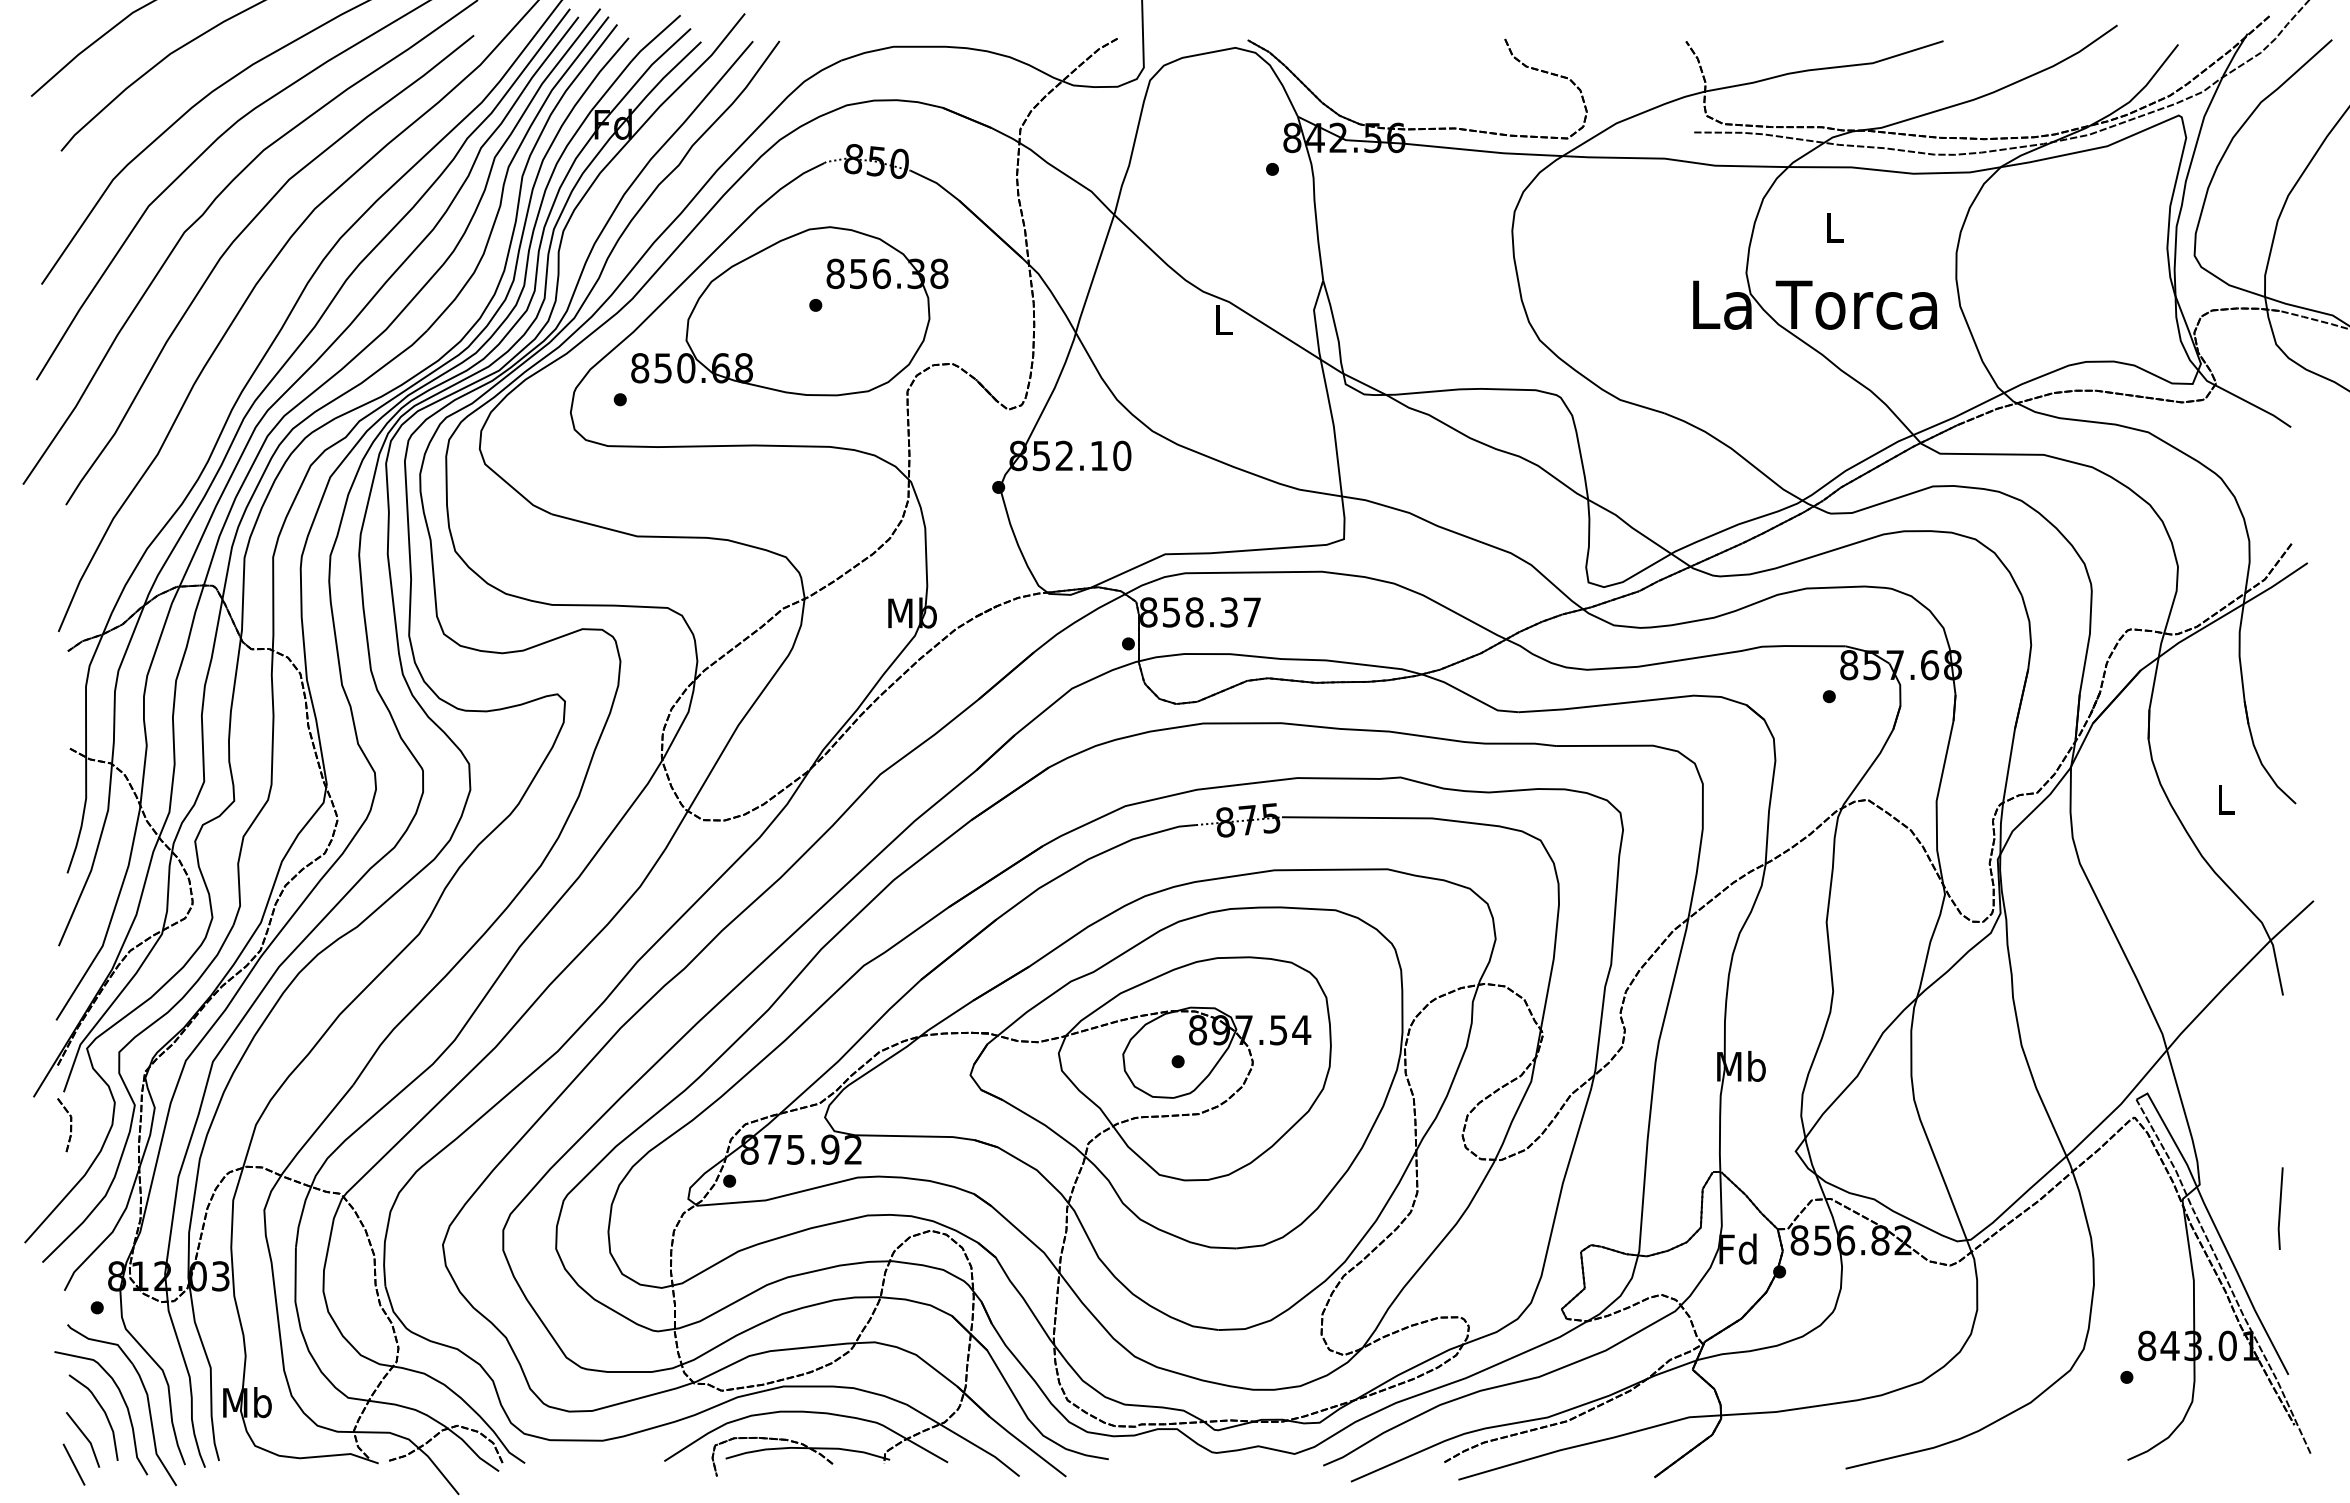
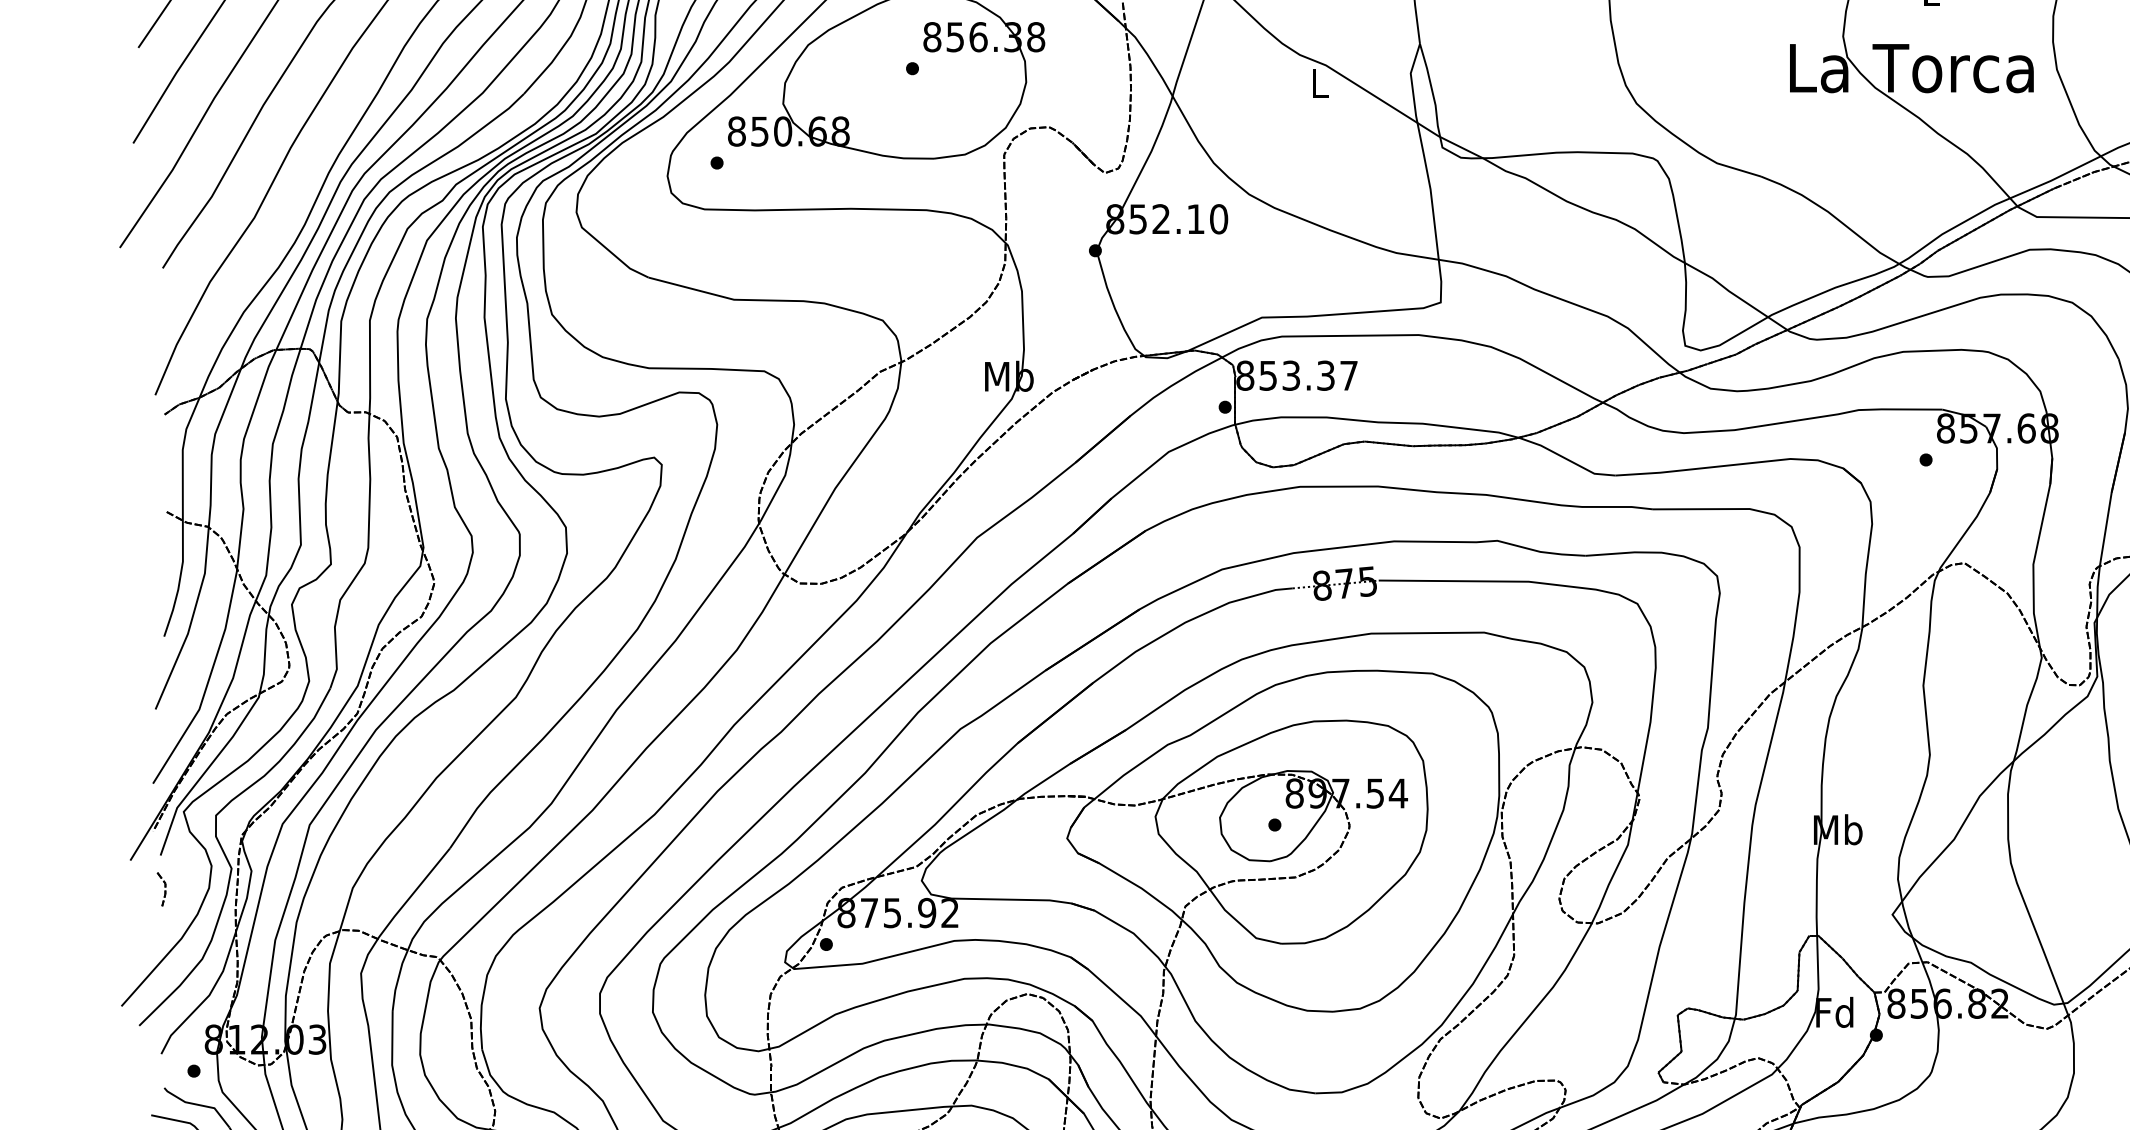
text: (1194, 612) -> (1291, 375), 858.37 -> 853.37
part: (64, 1125) -> (161, 888), size x0.6

